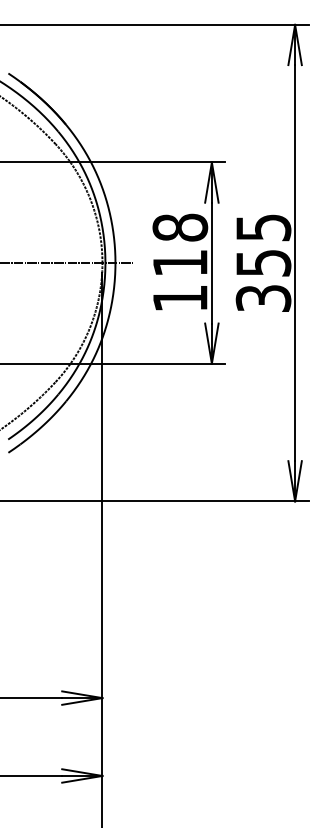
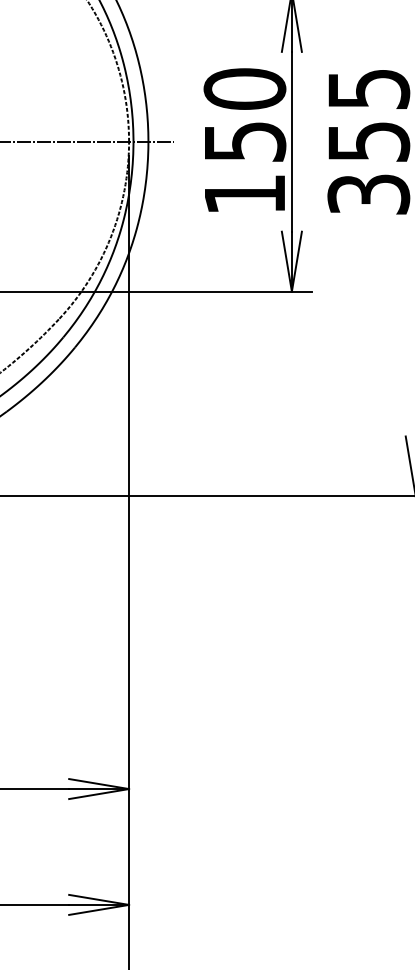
text: (180, 244) -> (245, 114), 118 -> 150

